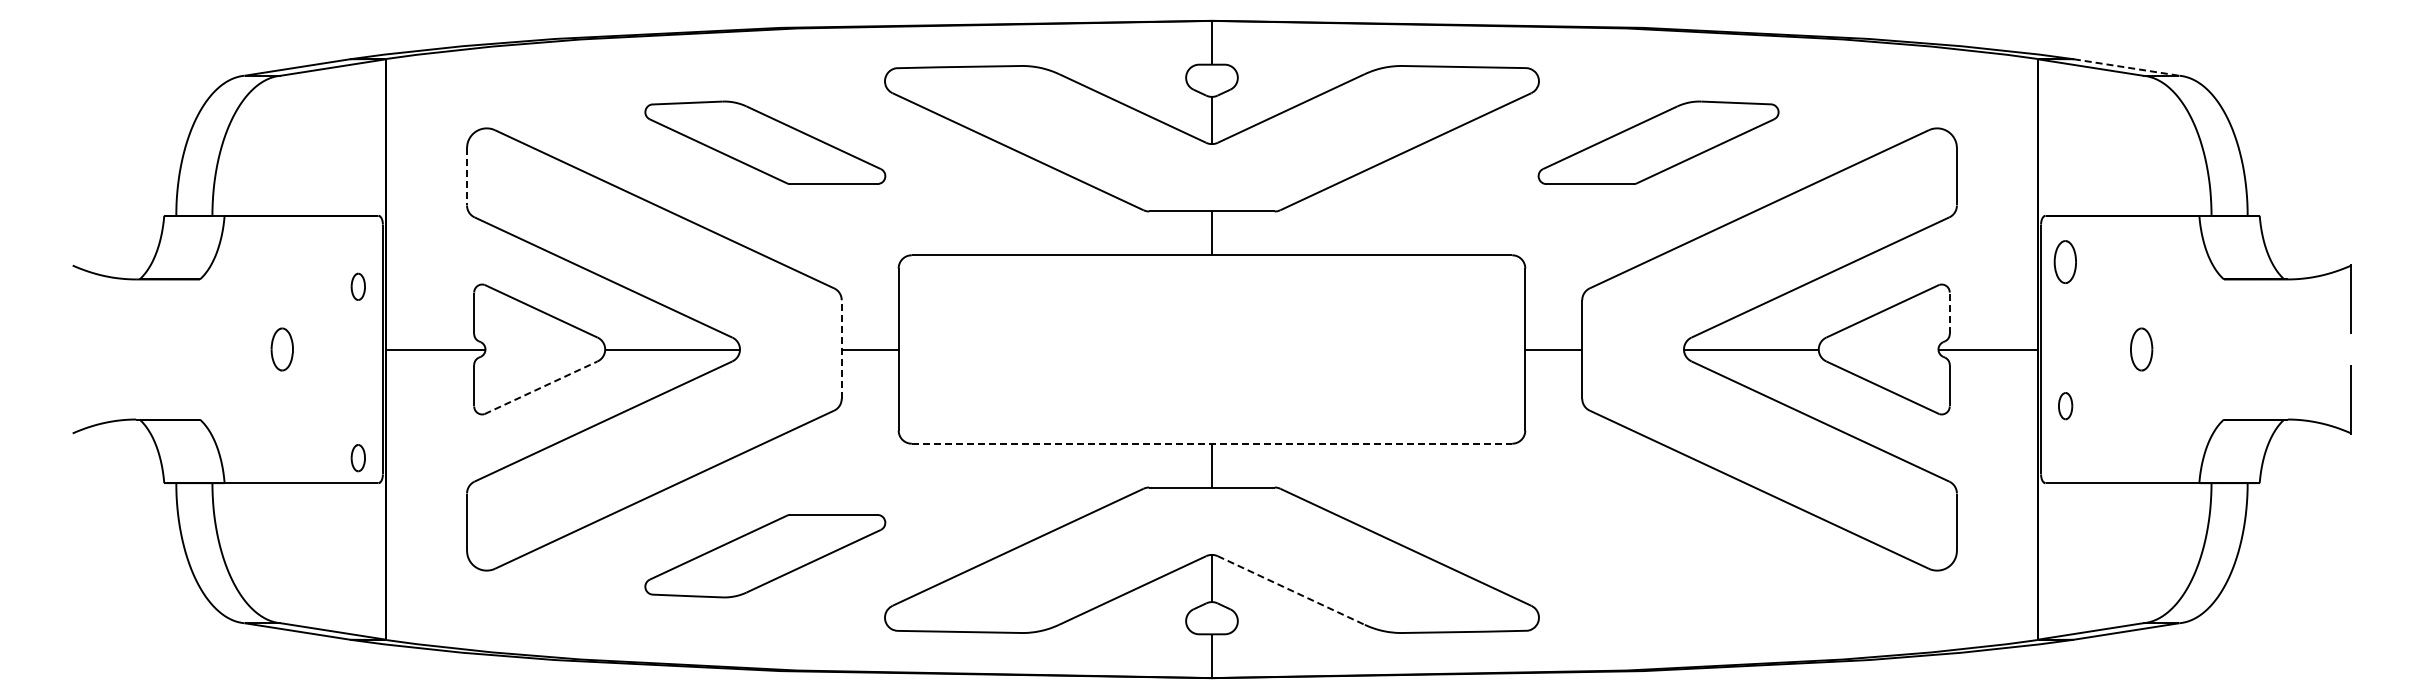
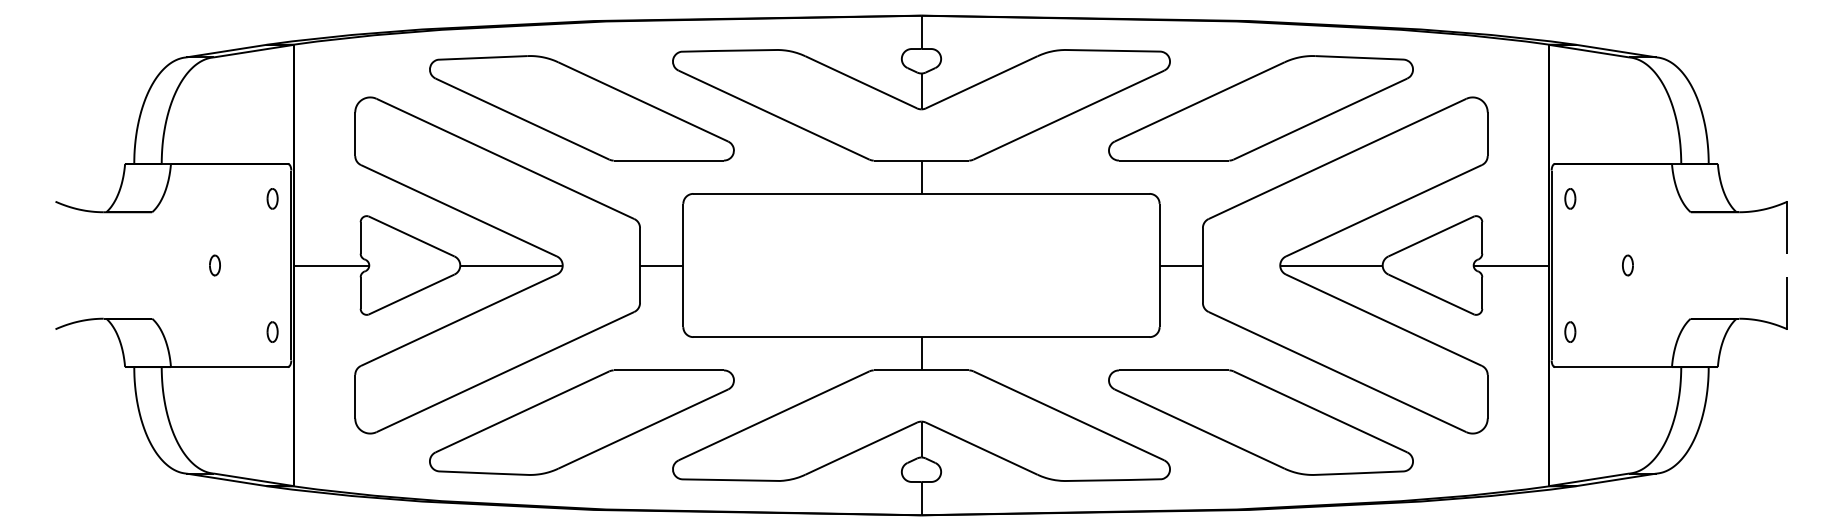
line: (2127, 67) -> (1617, 51), dashed -> solid
part: (765, 142) -> (582, 108), size x1.67
part: (1658, 142) -> (1260, 108), size x1.67
line: (467, 176) -> (355, 134), dashed -> solid
part: (2065, 261) -> (1570, 198), size x0.62
part: (357, 286) -> (271, 198), moved
line: (1949, 313) -> (1482, 238), dashed -> solid
part: (282, 349) -> (214, 265), size x0.62
line: (841, 349) -> (639, 265), dashed -> solid
part: (2140, 349) -> (1627, 265), size x0.62
line: (541, 387) -> (411, 294), dashed -> solid
part: (2065, 406) -> (1570, 332), moved
line: (1212, 443) -> (921, 336), dashed -> solid
part: (357, 458) -> (271, 332), moved
part: (765, 555) -> (582, 422), size x1.67
part: (1658, 555) -> (1260, 422), added
line: (1291, 590) -> (981, 448), dashed -> solid

